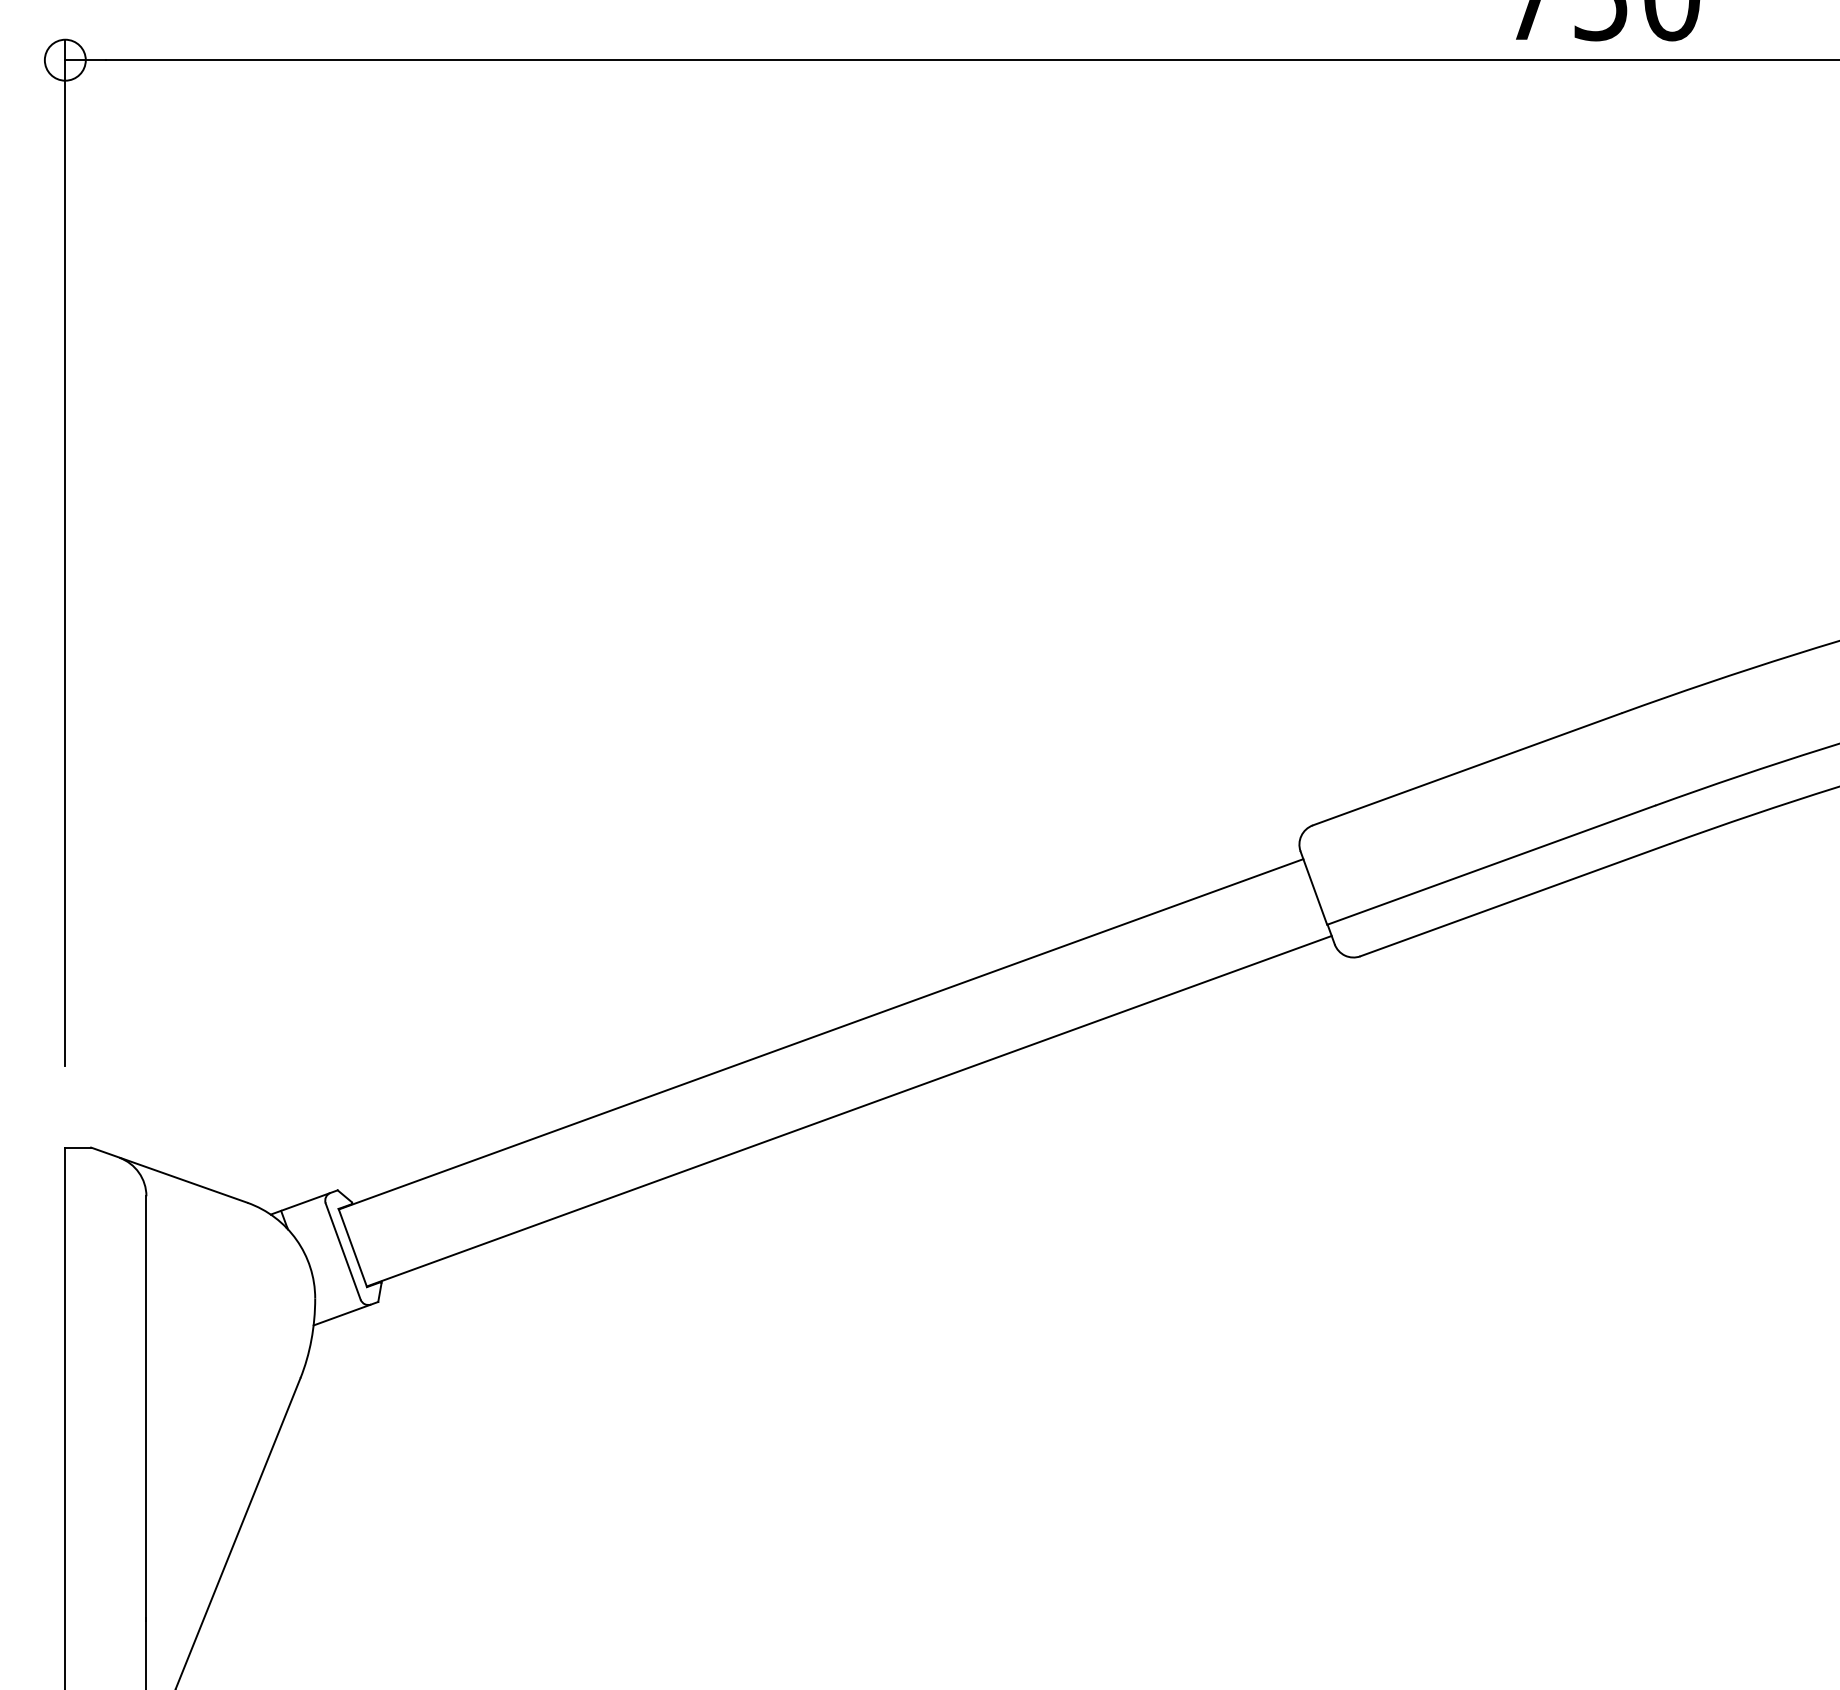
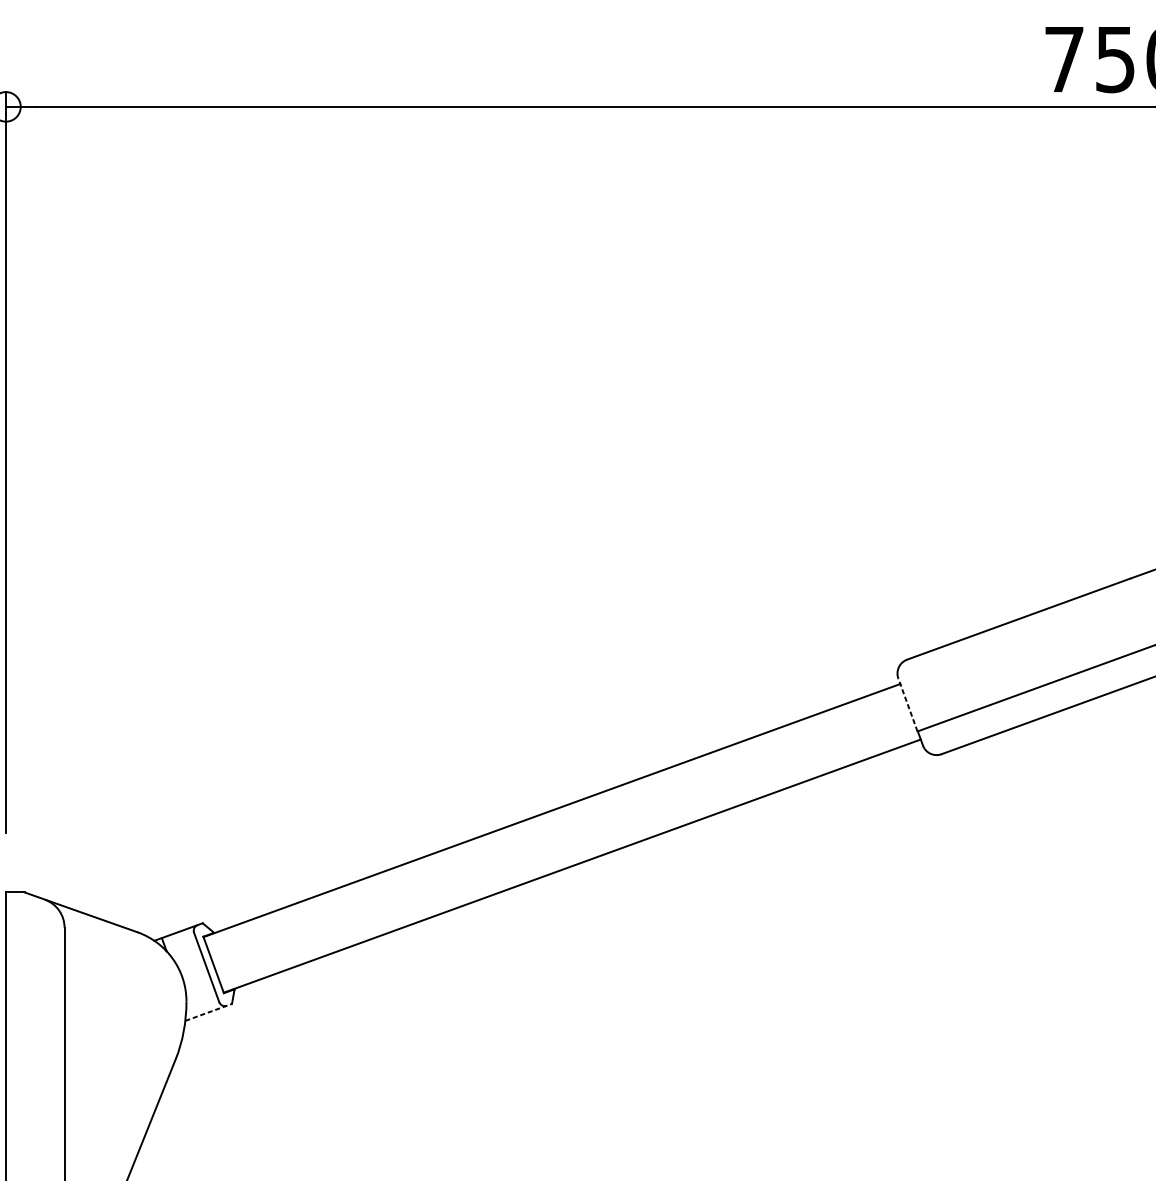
line: (1313, 888) -> (907, 705), solid -> dashed
line: (346, 1313) -> (209, 1012), solid -> dashed

